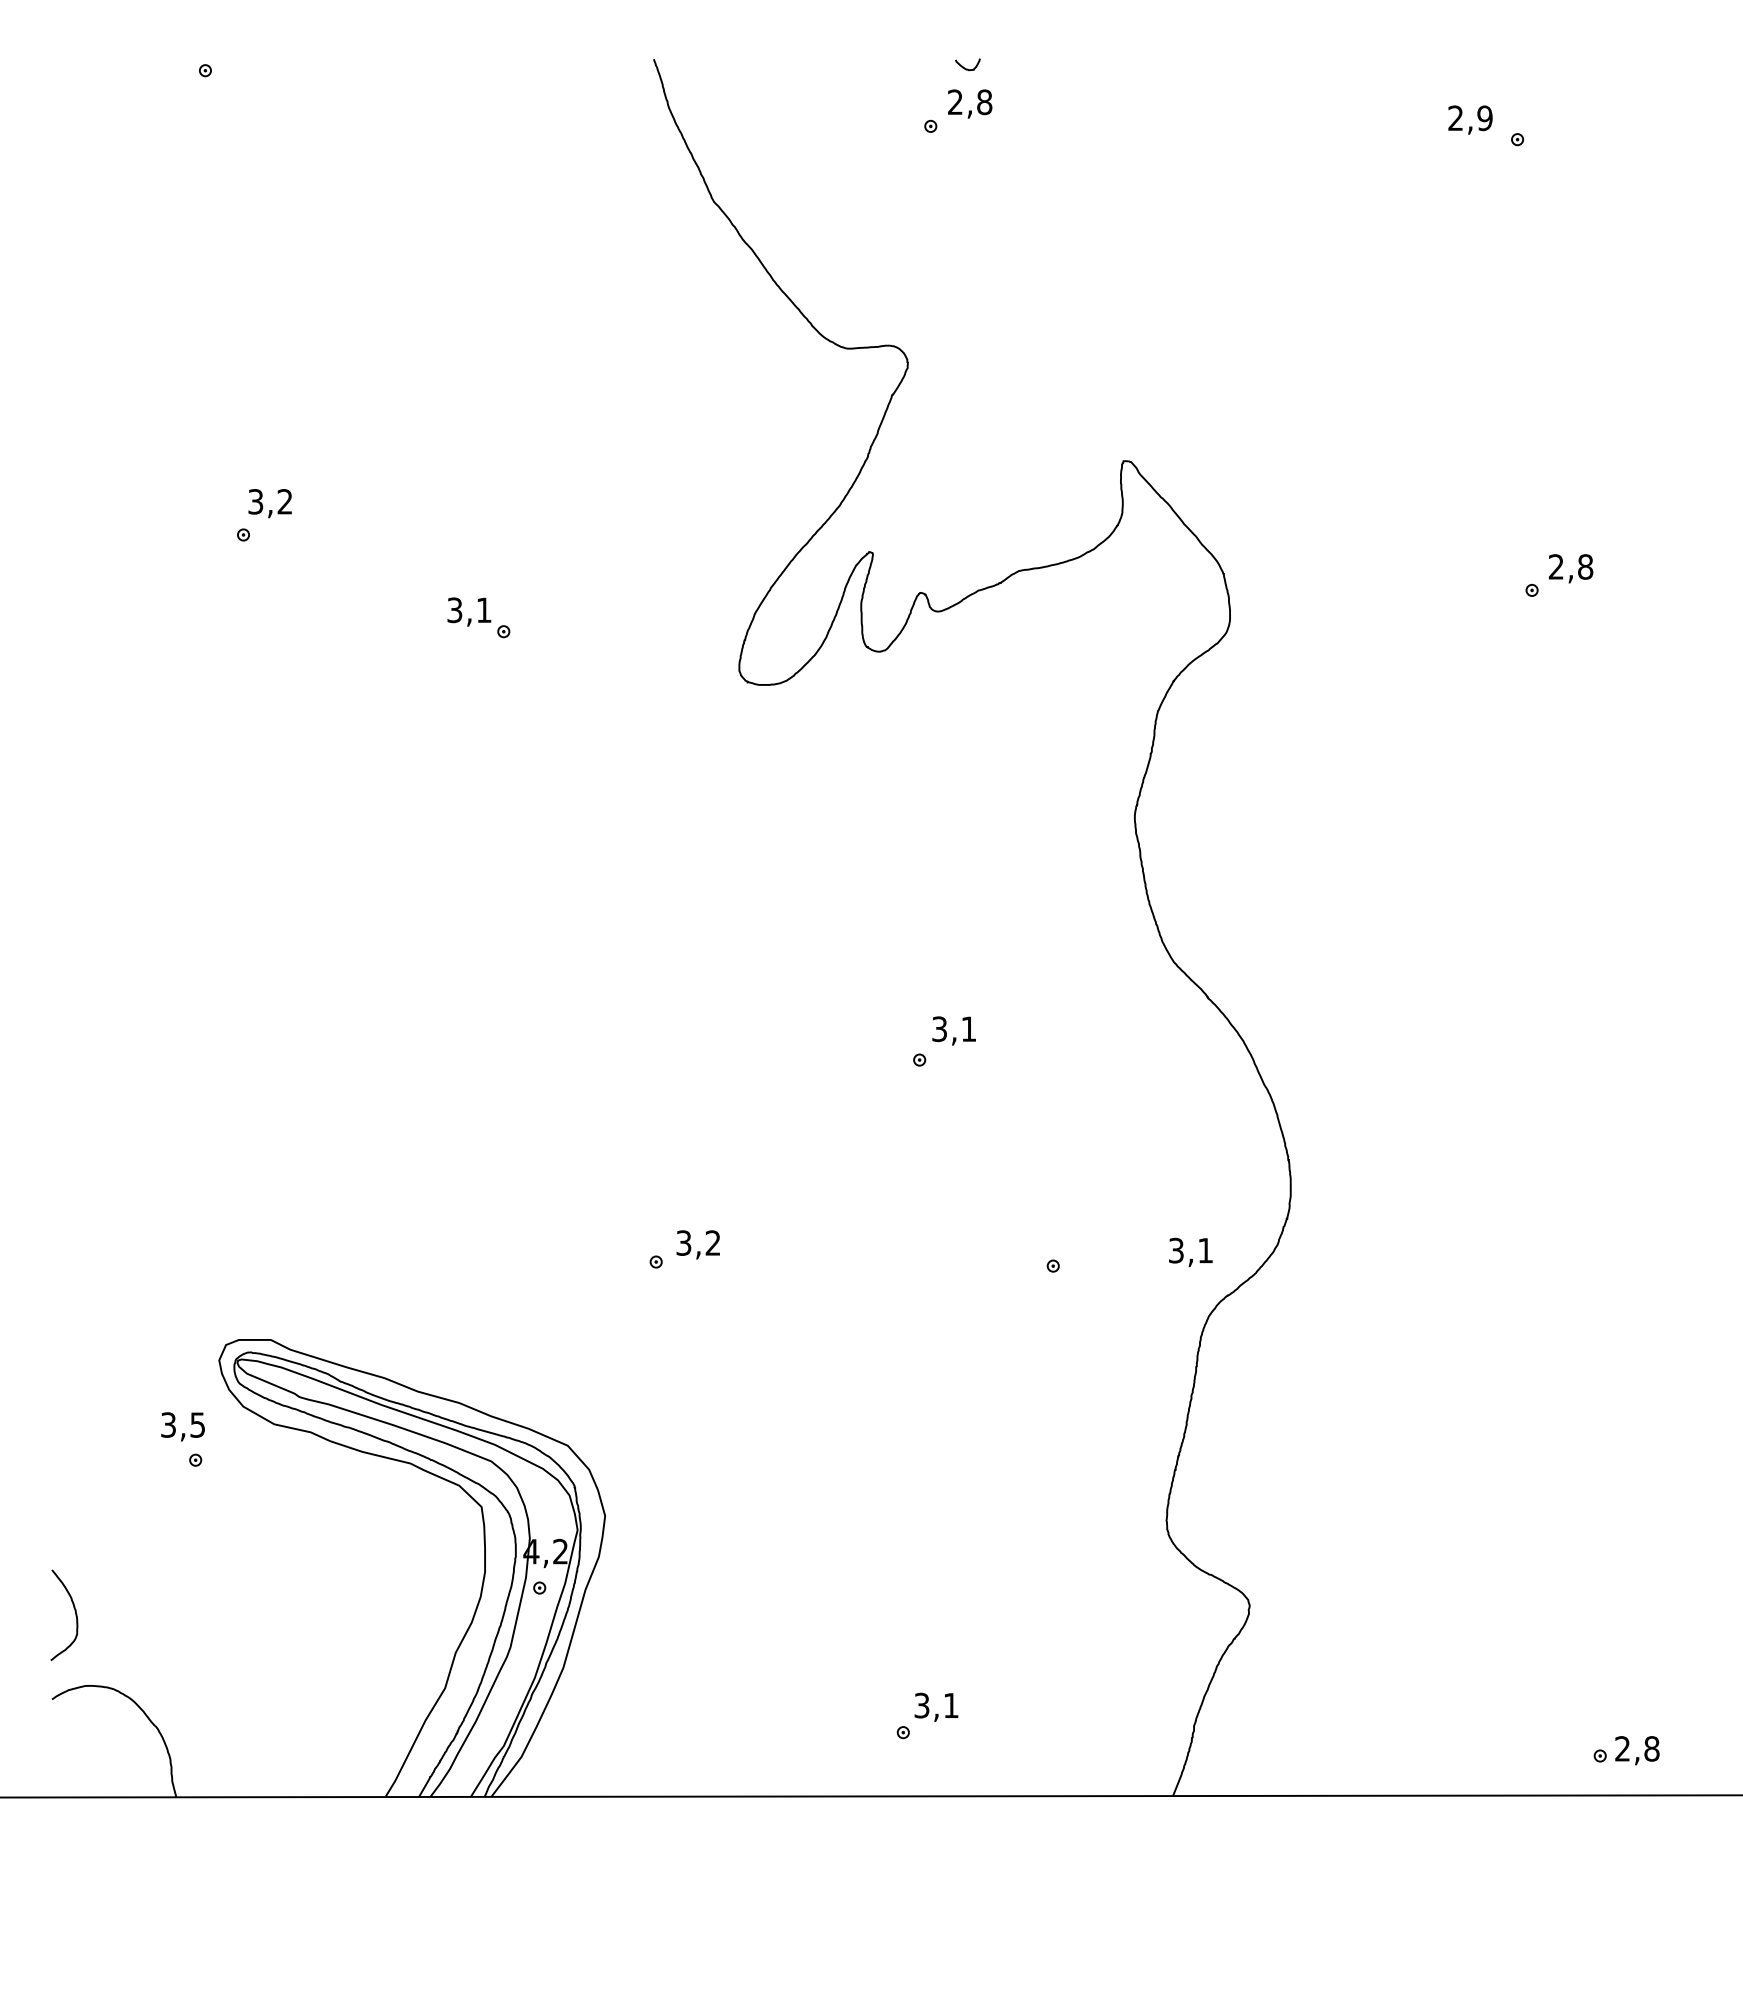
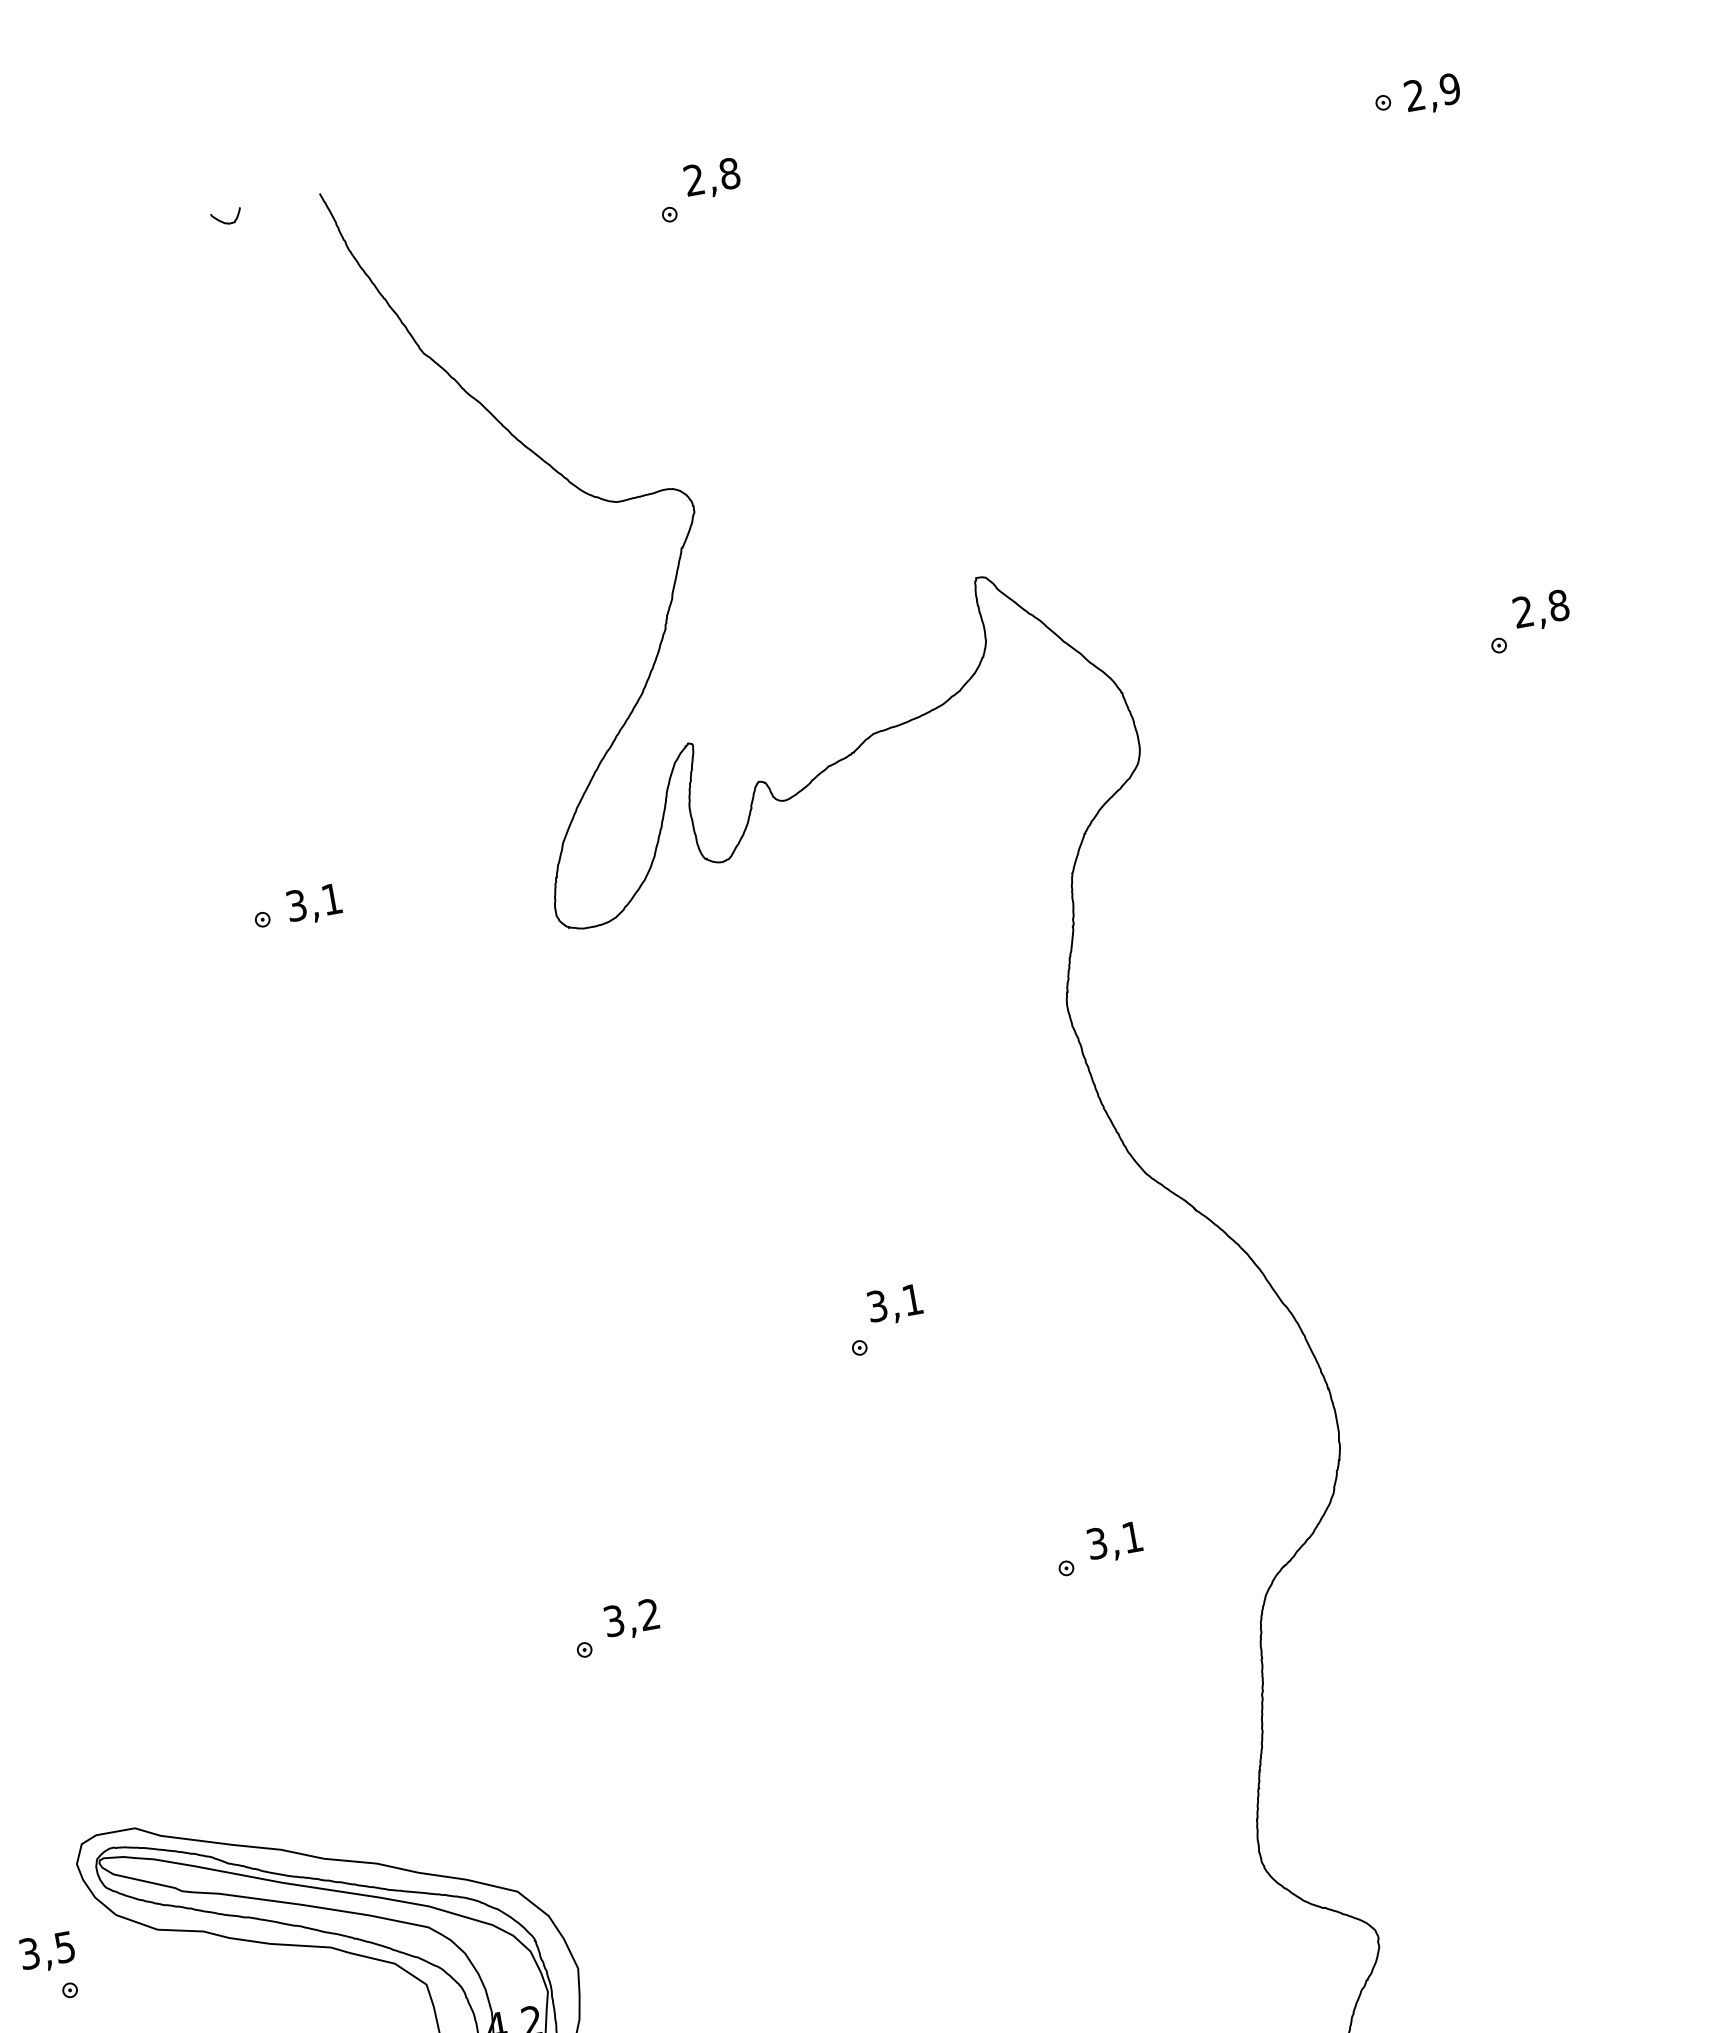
curve: (965, 67) -> (224, 221), moved
text: (1470, 119) -> (1432, 93), moved
text: (469, 611) -> (314, 903), moved
text: (1190, 1251) -> (1114, 1541), moved

